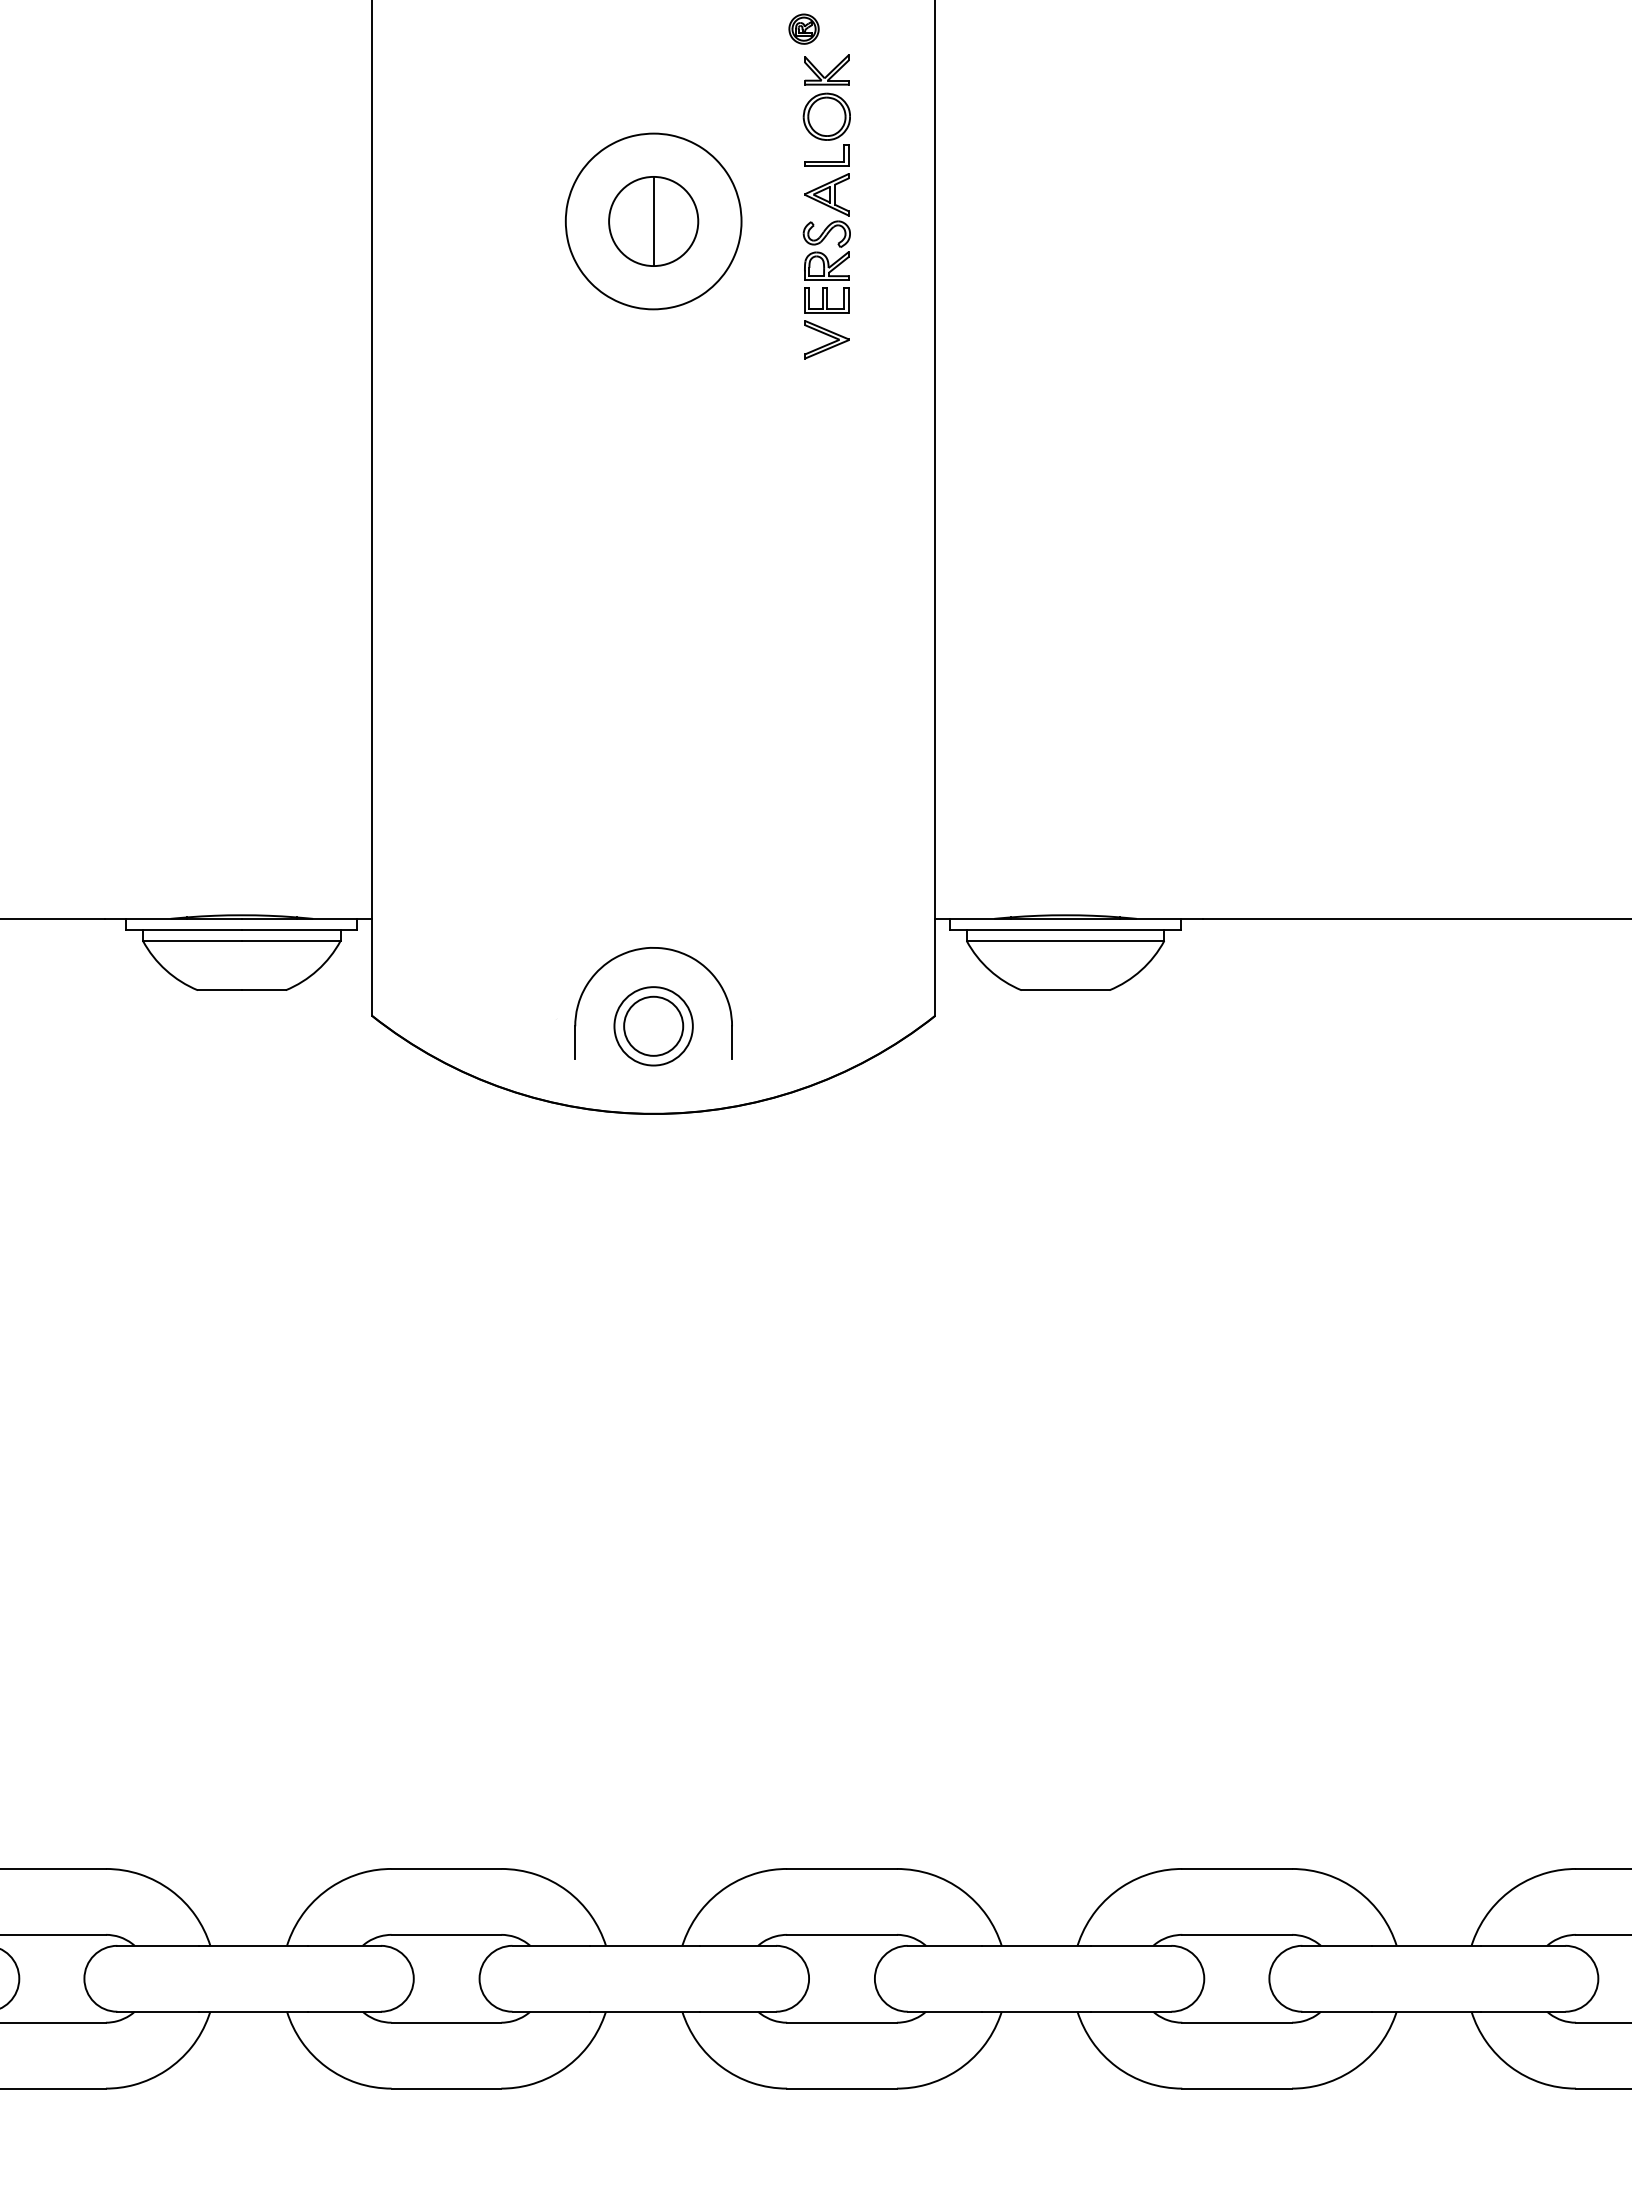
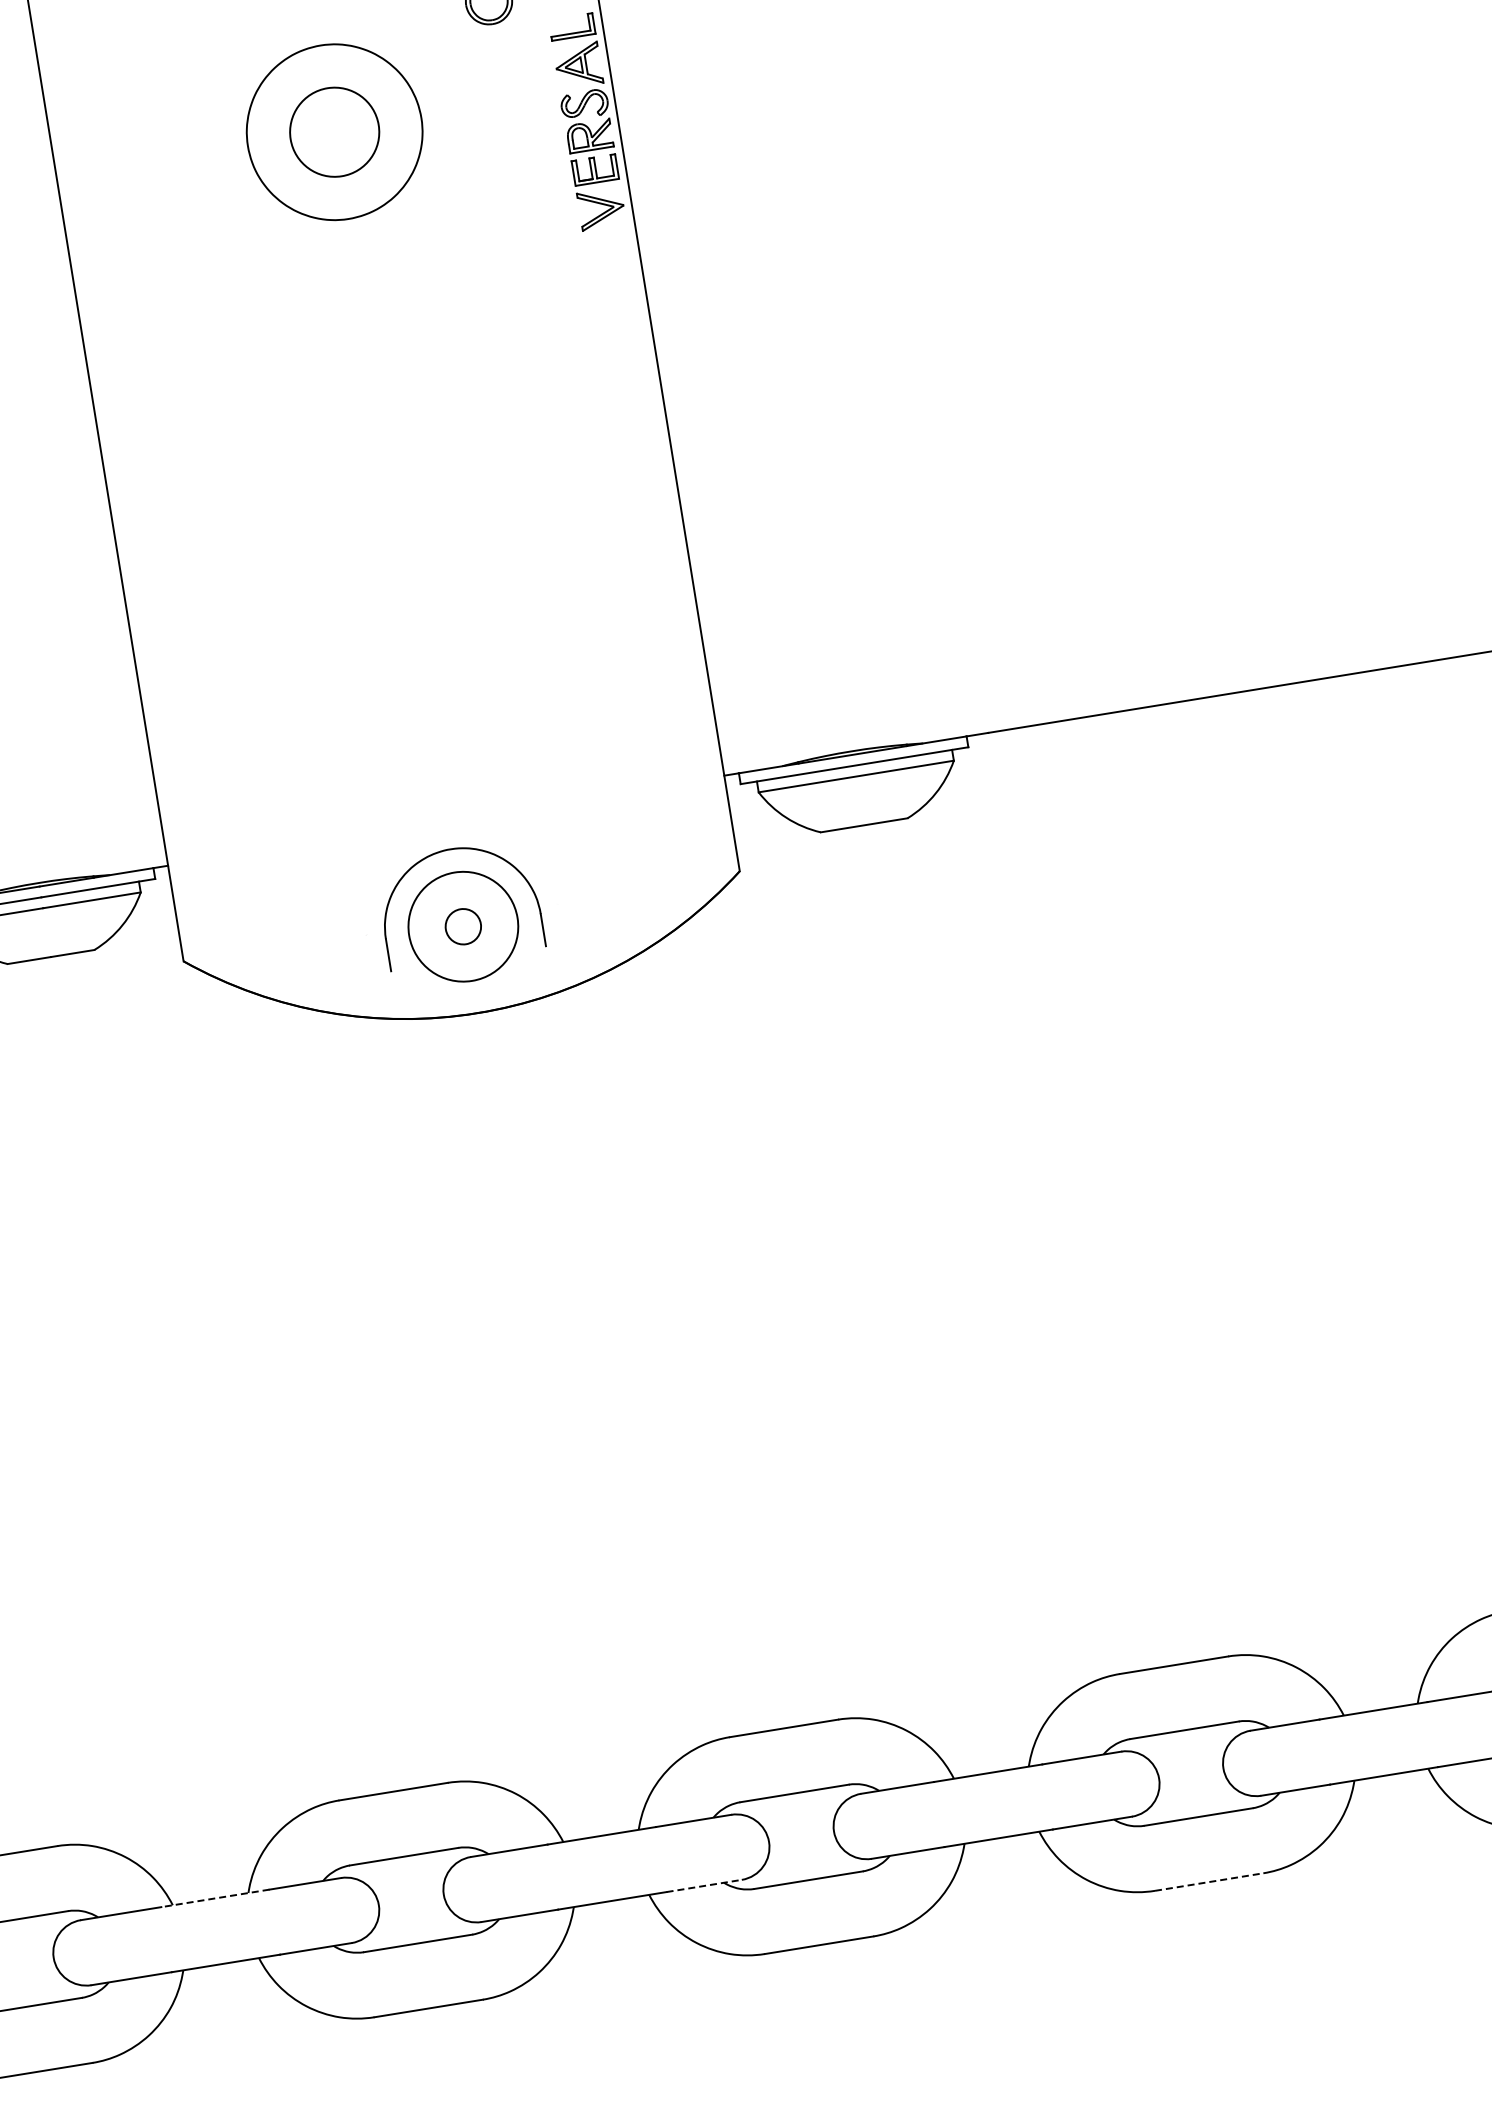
line: (653, 221) -> (334, 132), removed
part: (826, 251) -> (587, 121), moved
circle: (653, 1025) -> (463, 925), size x0.6
circle: (653, 1026) -> (463, 926), size x1.4
line: (253, 1945) -> (215, 1898), solid -> dashed
line: (738, 2011) -> (704, 1885), solid -> dashed
line: (1237, 2088) -> (1209, 1881), solid -> dashed

